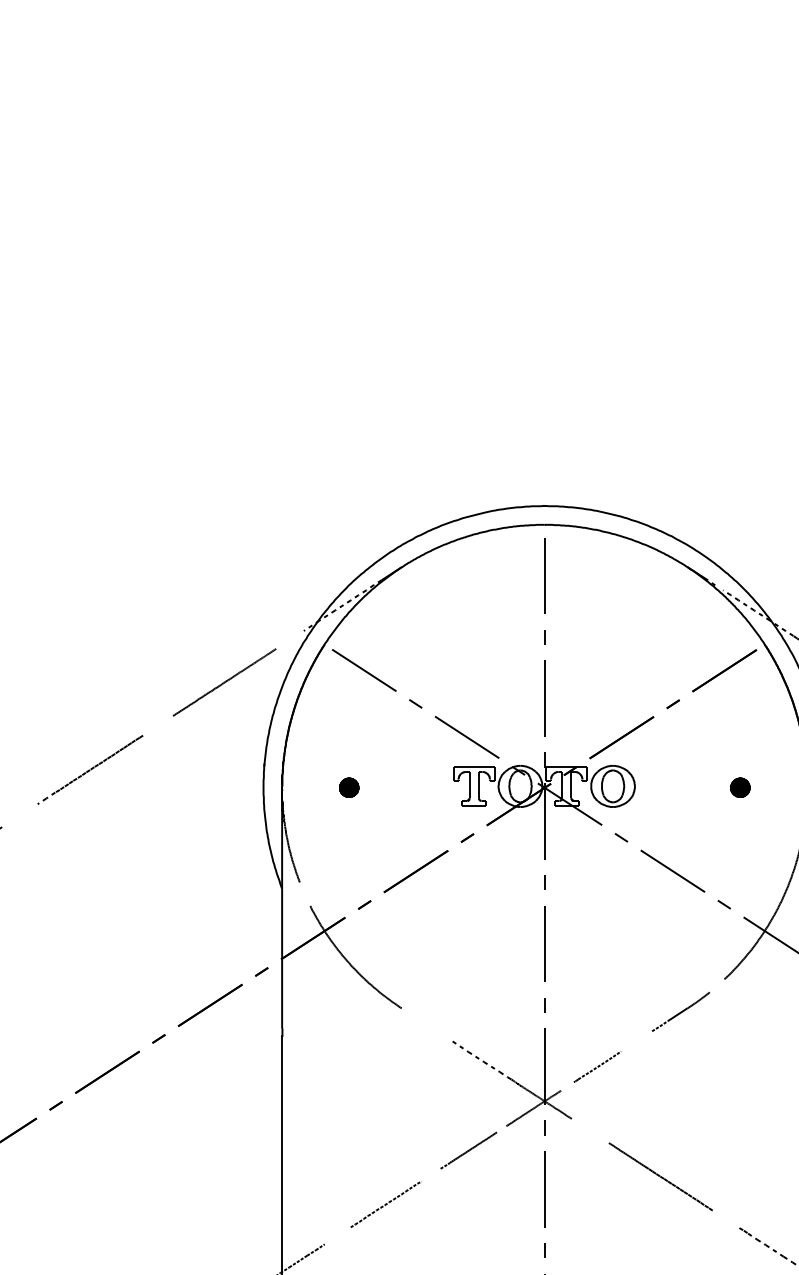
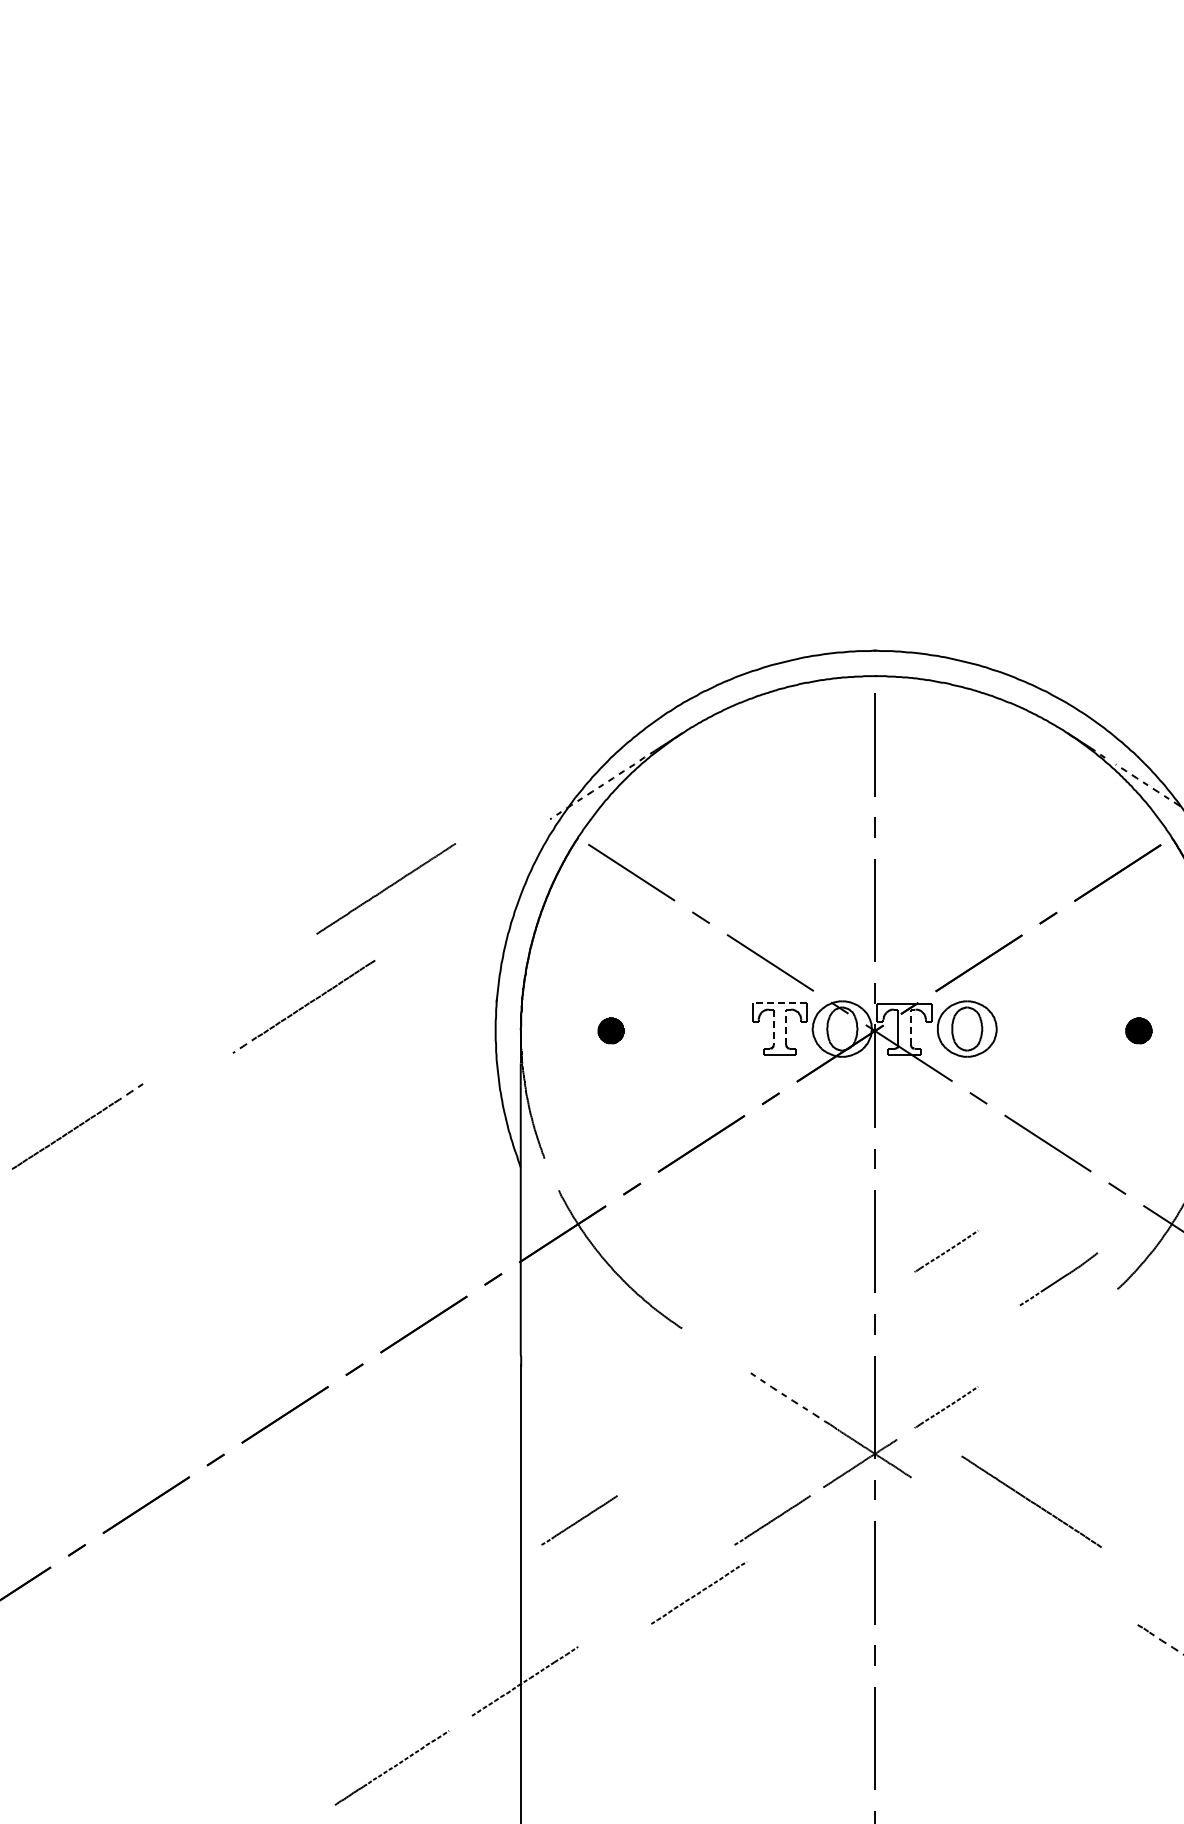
line: (224, 682) -> (386, 888), moved
line: (473, 767) -> (779, 1003), solid -> dashed
line: (89, 769) -> (303, 1006), moved
line: (469, 785) -> (773, 1027), solid -> dashed
line: (478, 785) -> (785, 1027), solid -> dashed
line: (571, 785) -> (911, 1027), solid -> dashed
part: (597, 951) -> (946, 1251), added
part: (680, 1011) -> (1058, 1278), moved
line: (325, 1150) -> (579, 1520), added
line: (660, 1176) -> (1031, 1501), moved
part: (386, 1204) -> (699, 1592), moved

